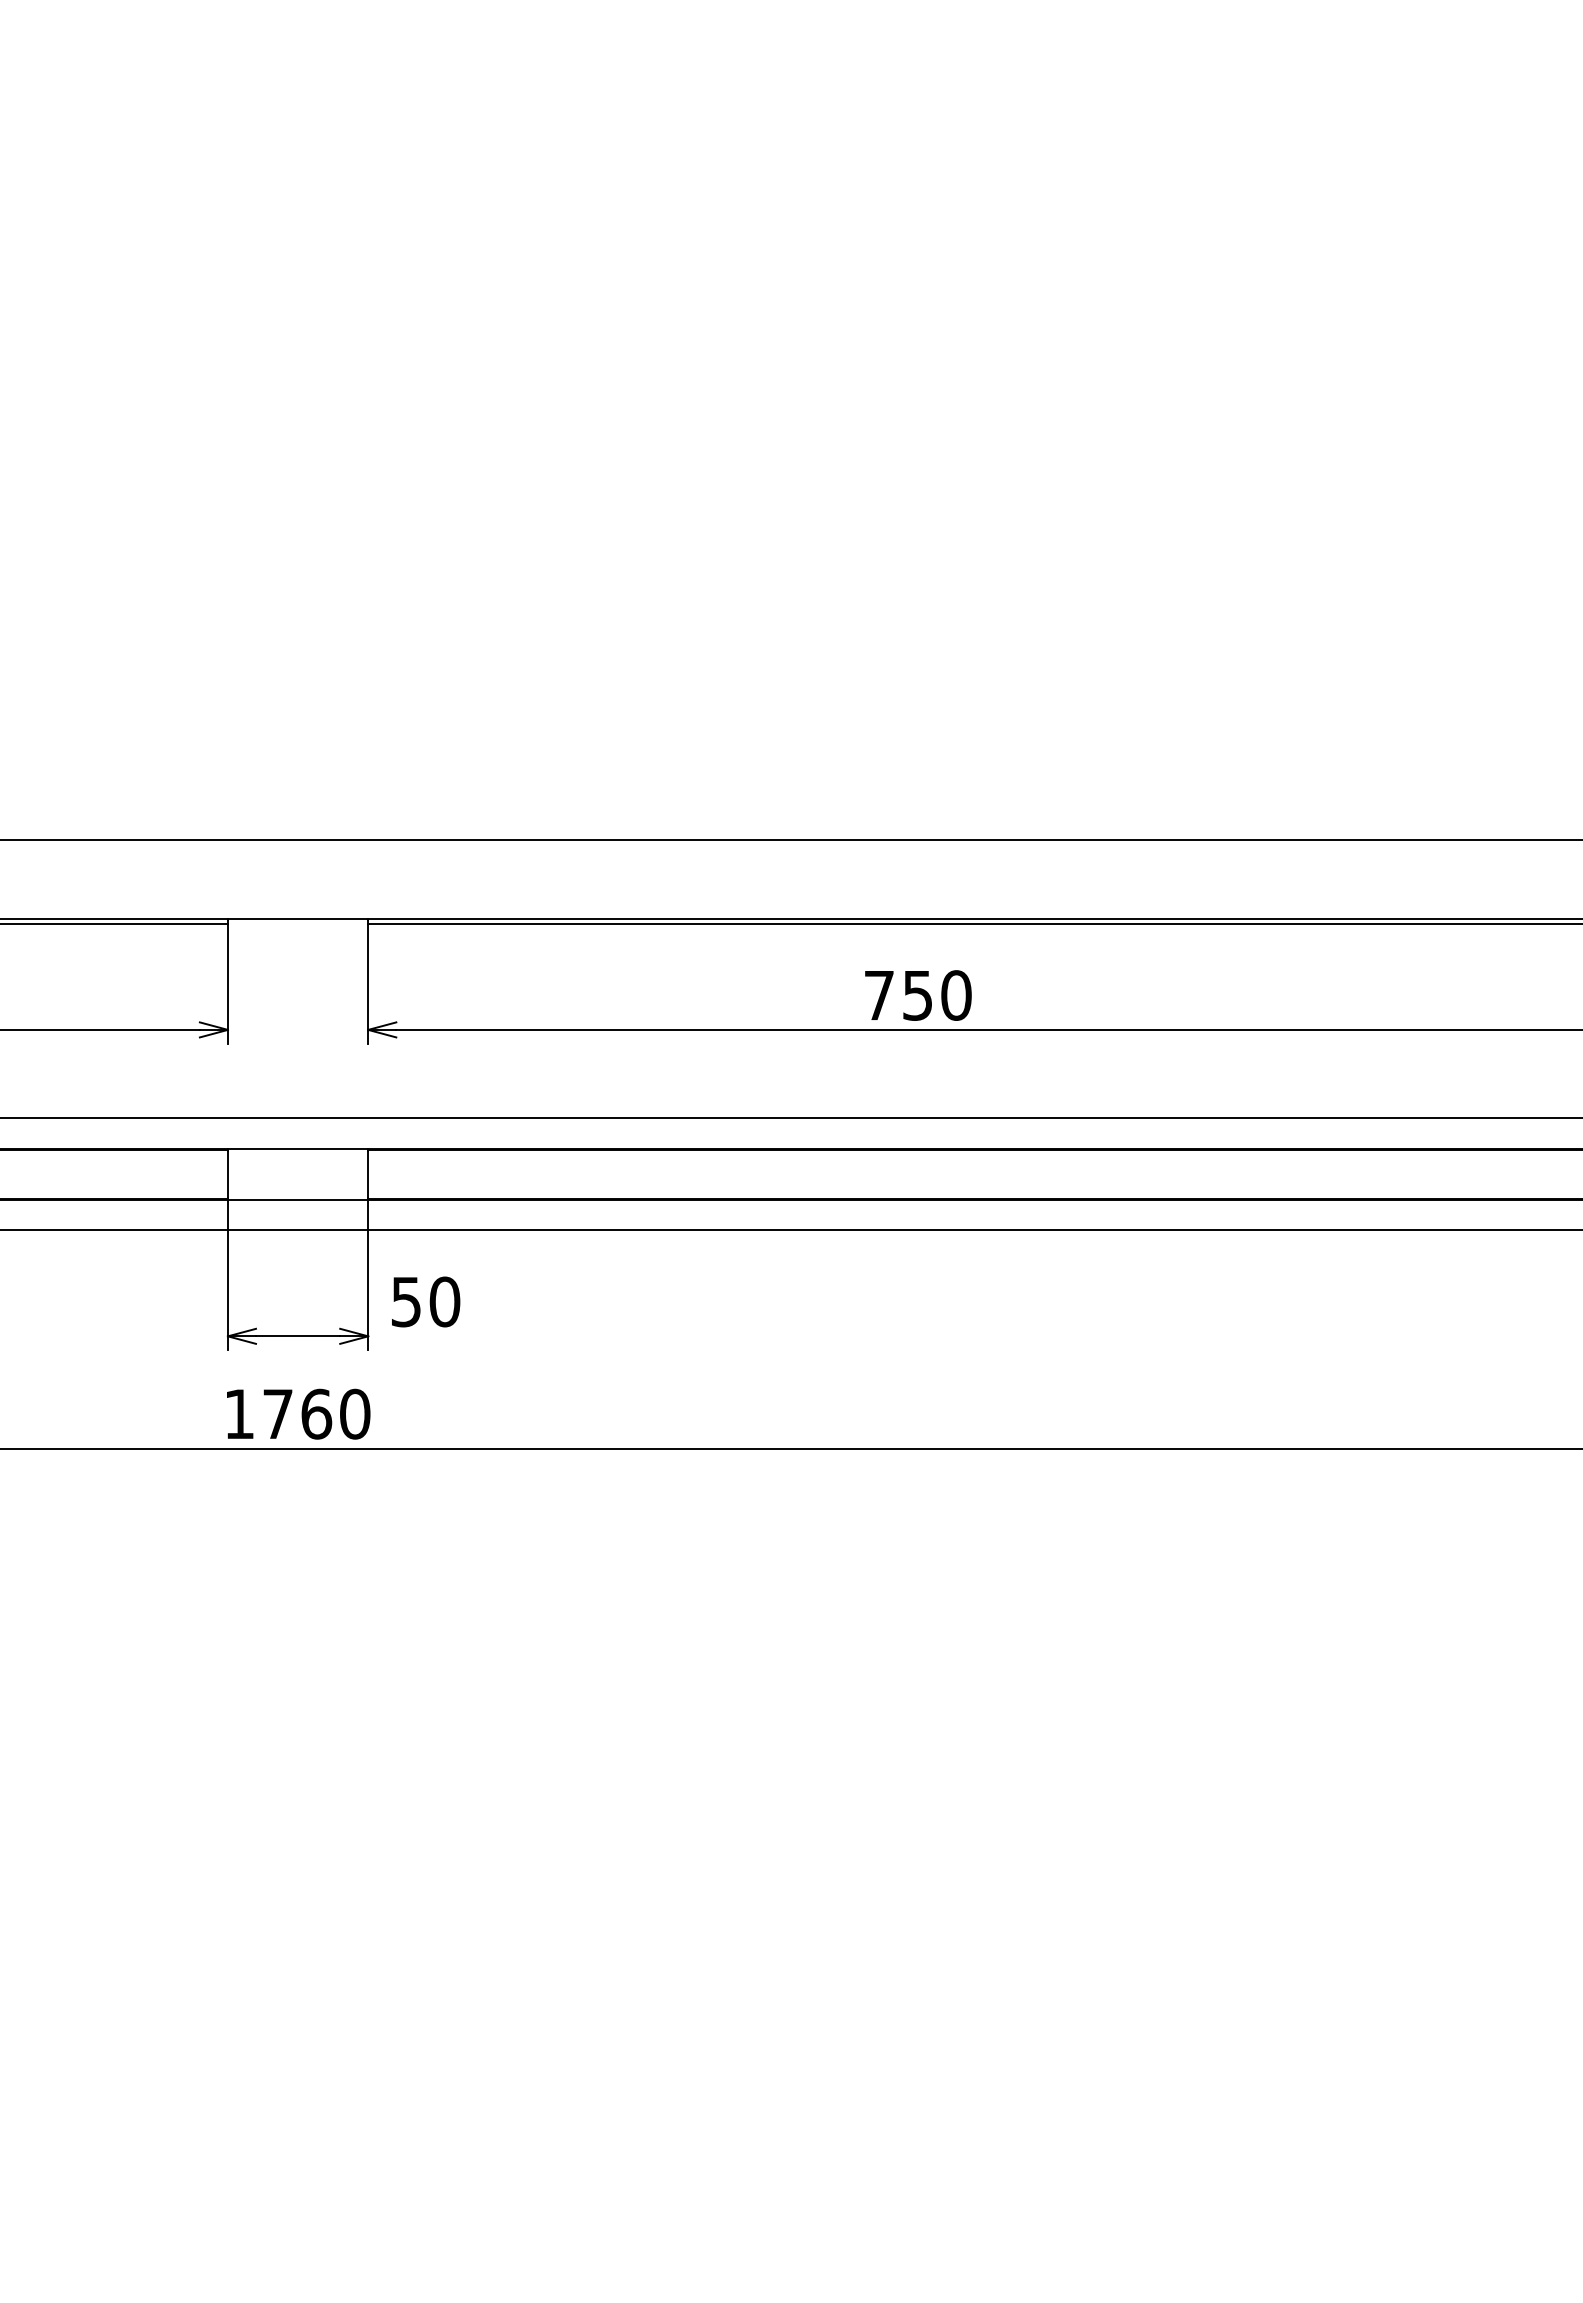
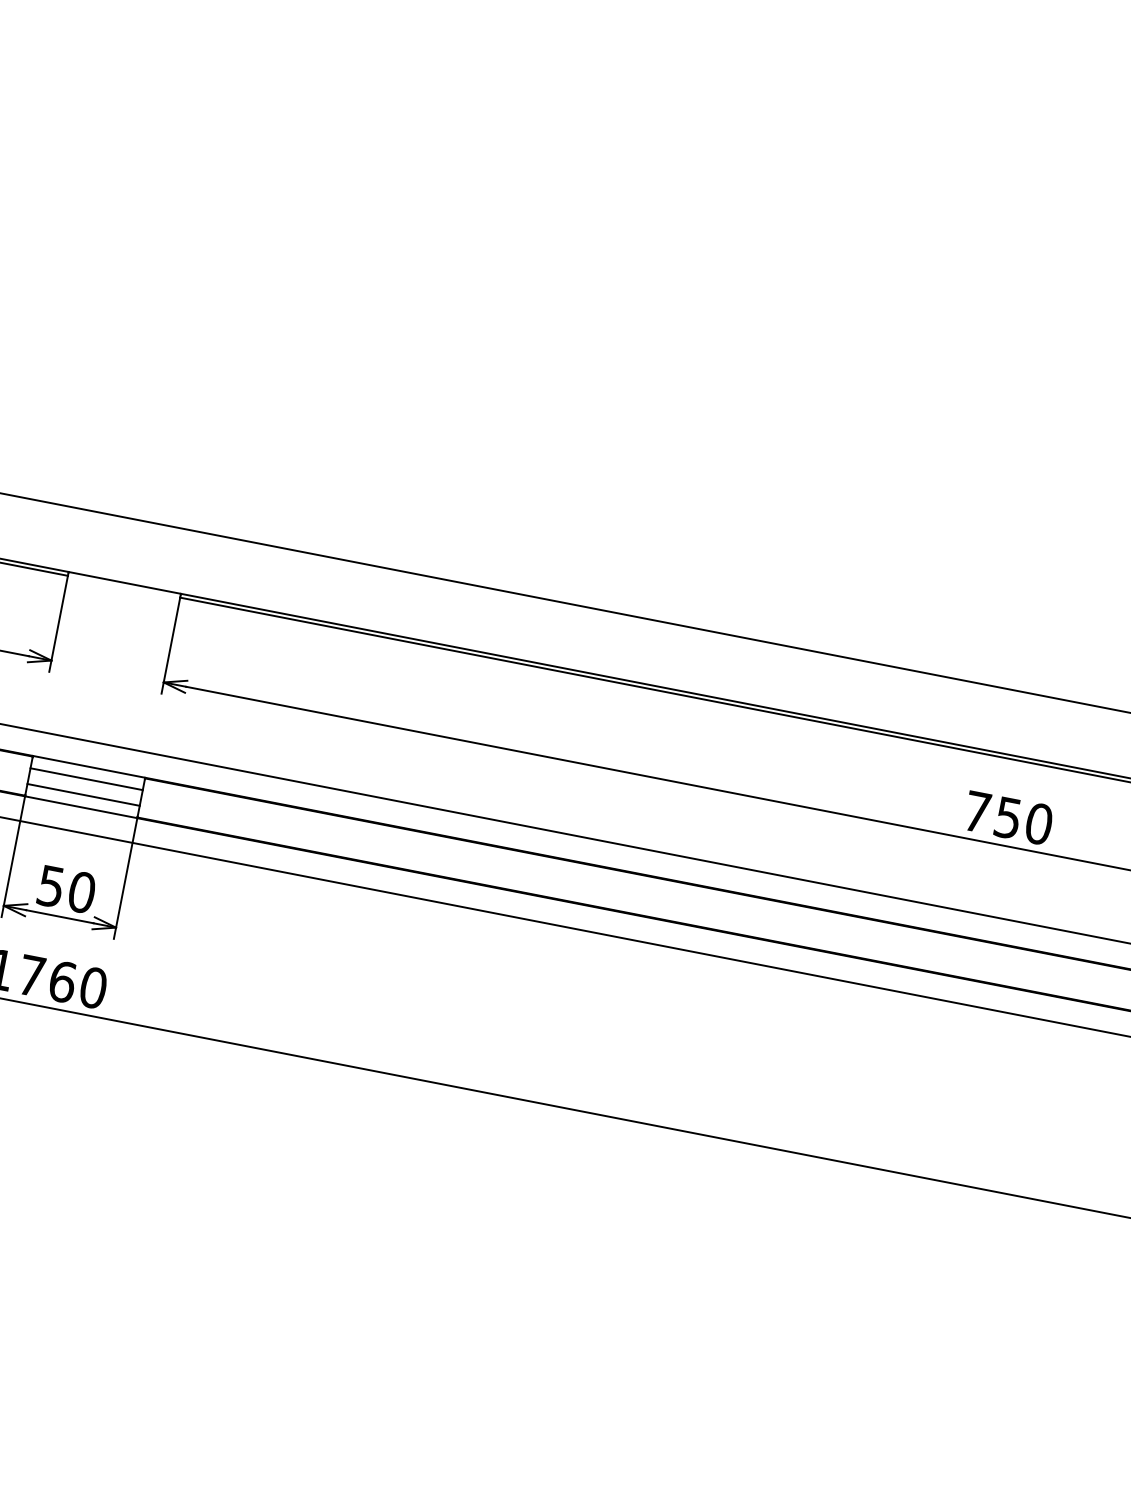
text: (918, 995) -> (1008, 818), moved
line: (297, 1164) -> (86, 779), added
line: (297, 1184) -> (83, 795), added
text: (426, 1301) -> (67, 889), moved

